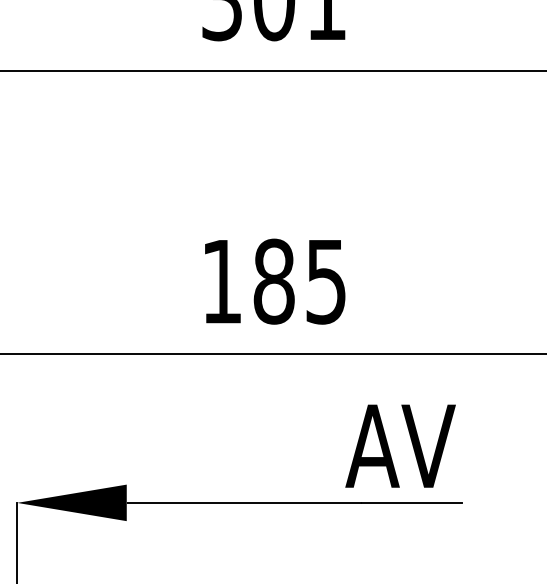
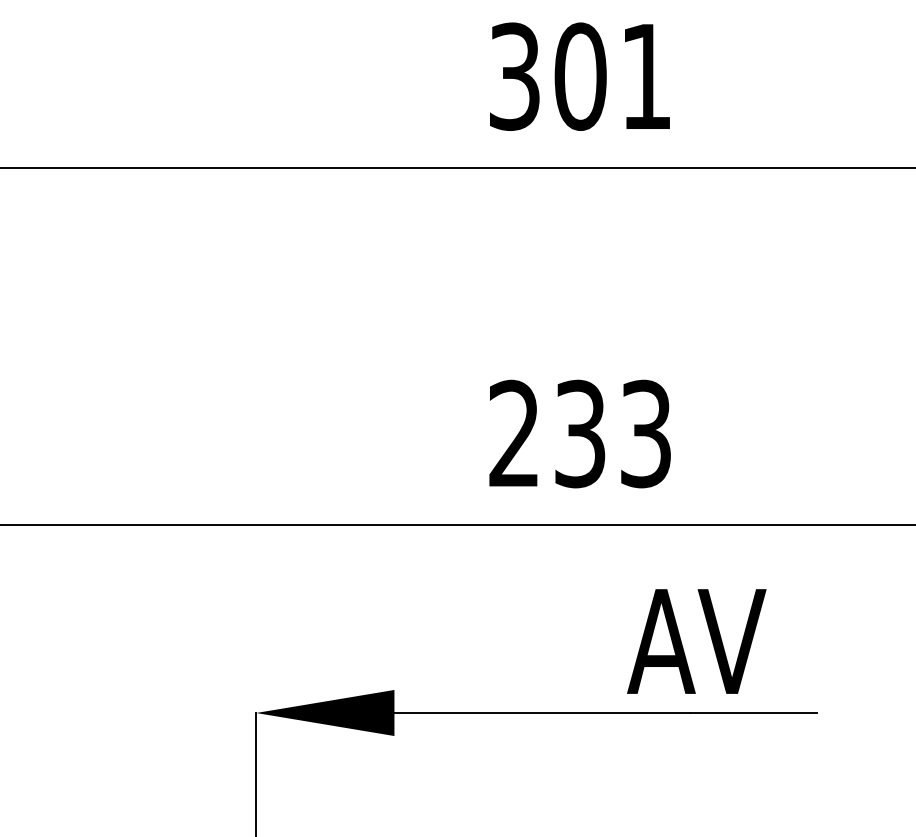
text: (273, 281) -> (579, 433), 185 -> 233
text: (400, 446) -> (696, 641), moved

